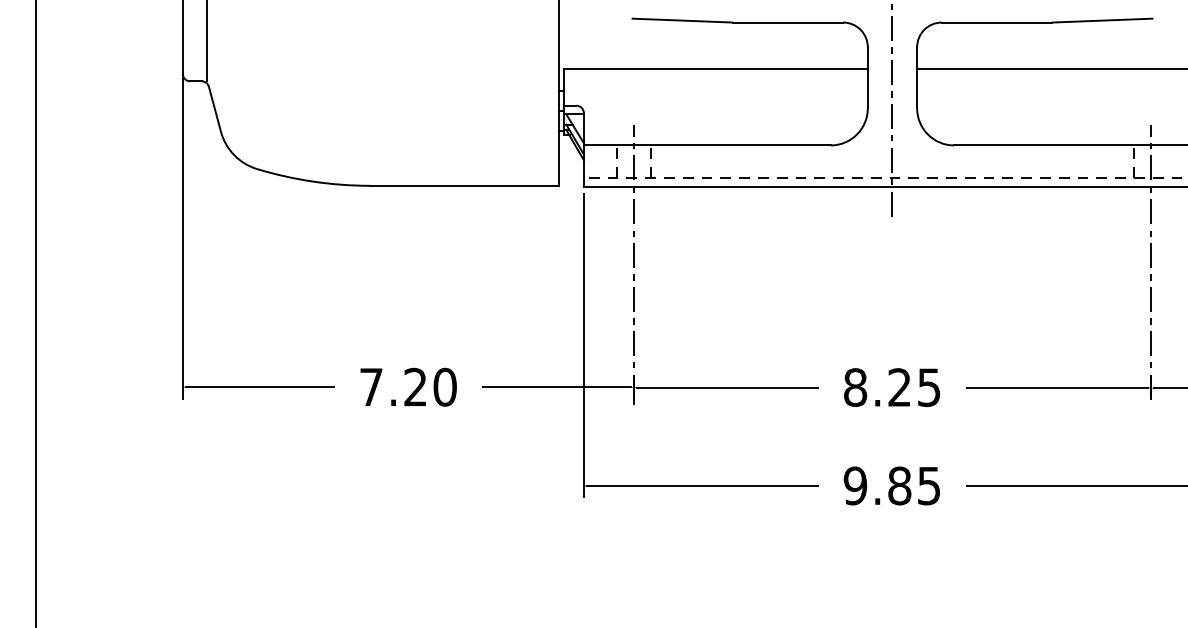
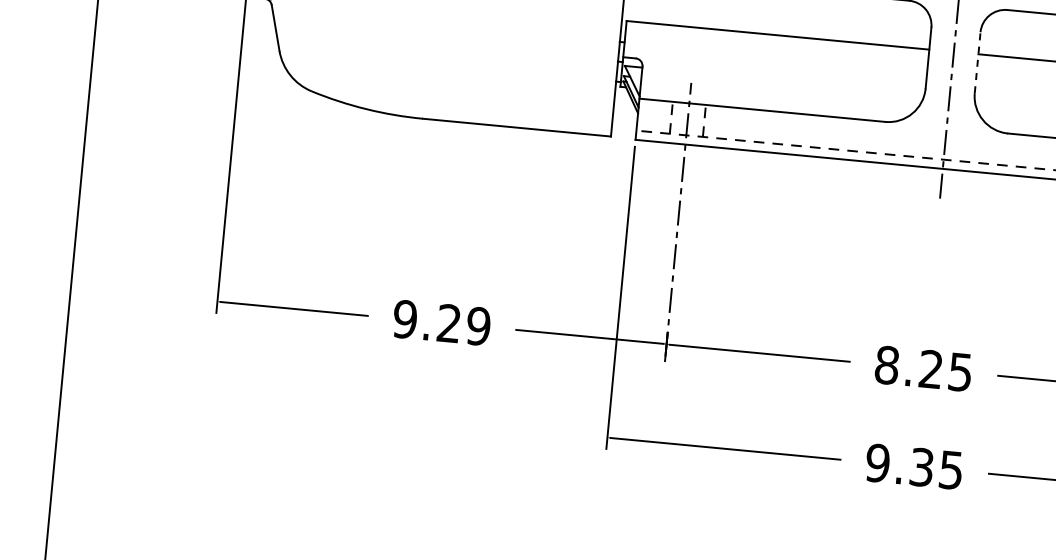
line: (917, 77) -> (978, 62), solid -> dashed
text: (407, 386) -> (441, 322), 7.20 -> 9.29
text: (899, 485) -> (921, 466), 9.85 -> 9.35

